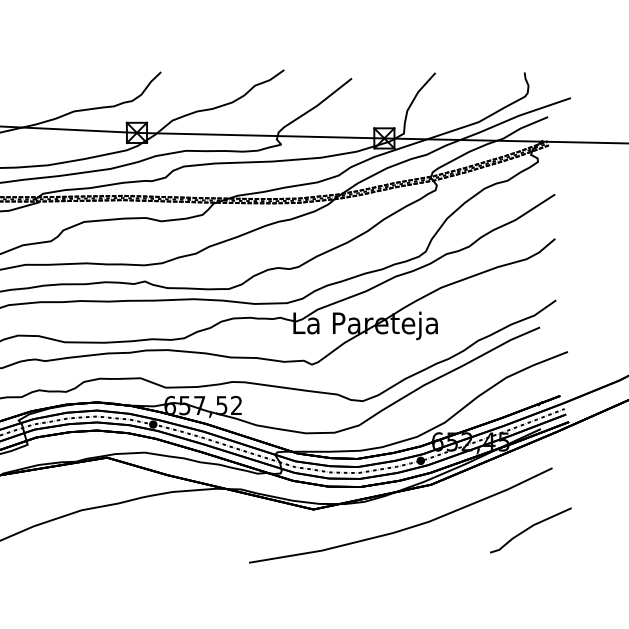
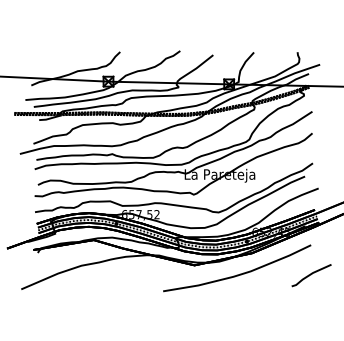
line: (530, 530) -> (311, 275), moved

